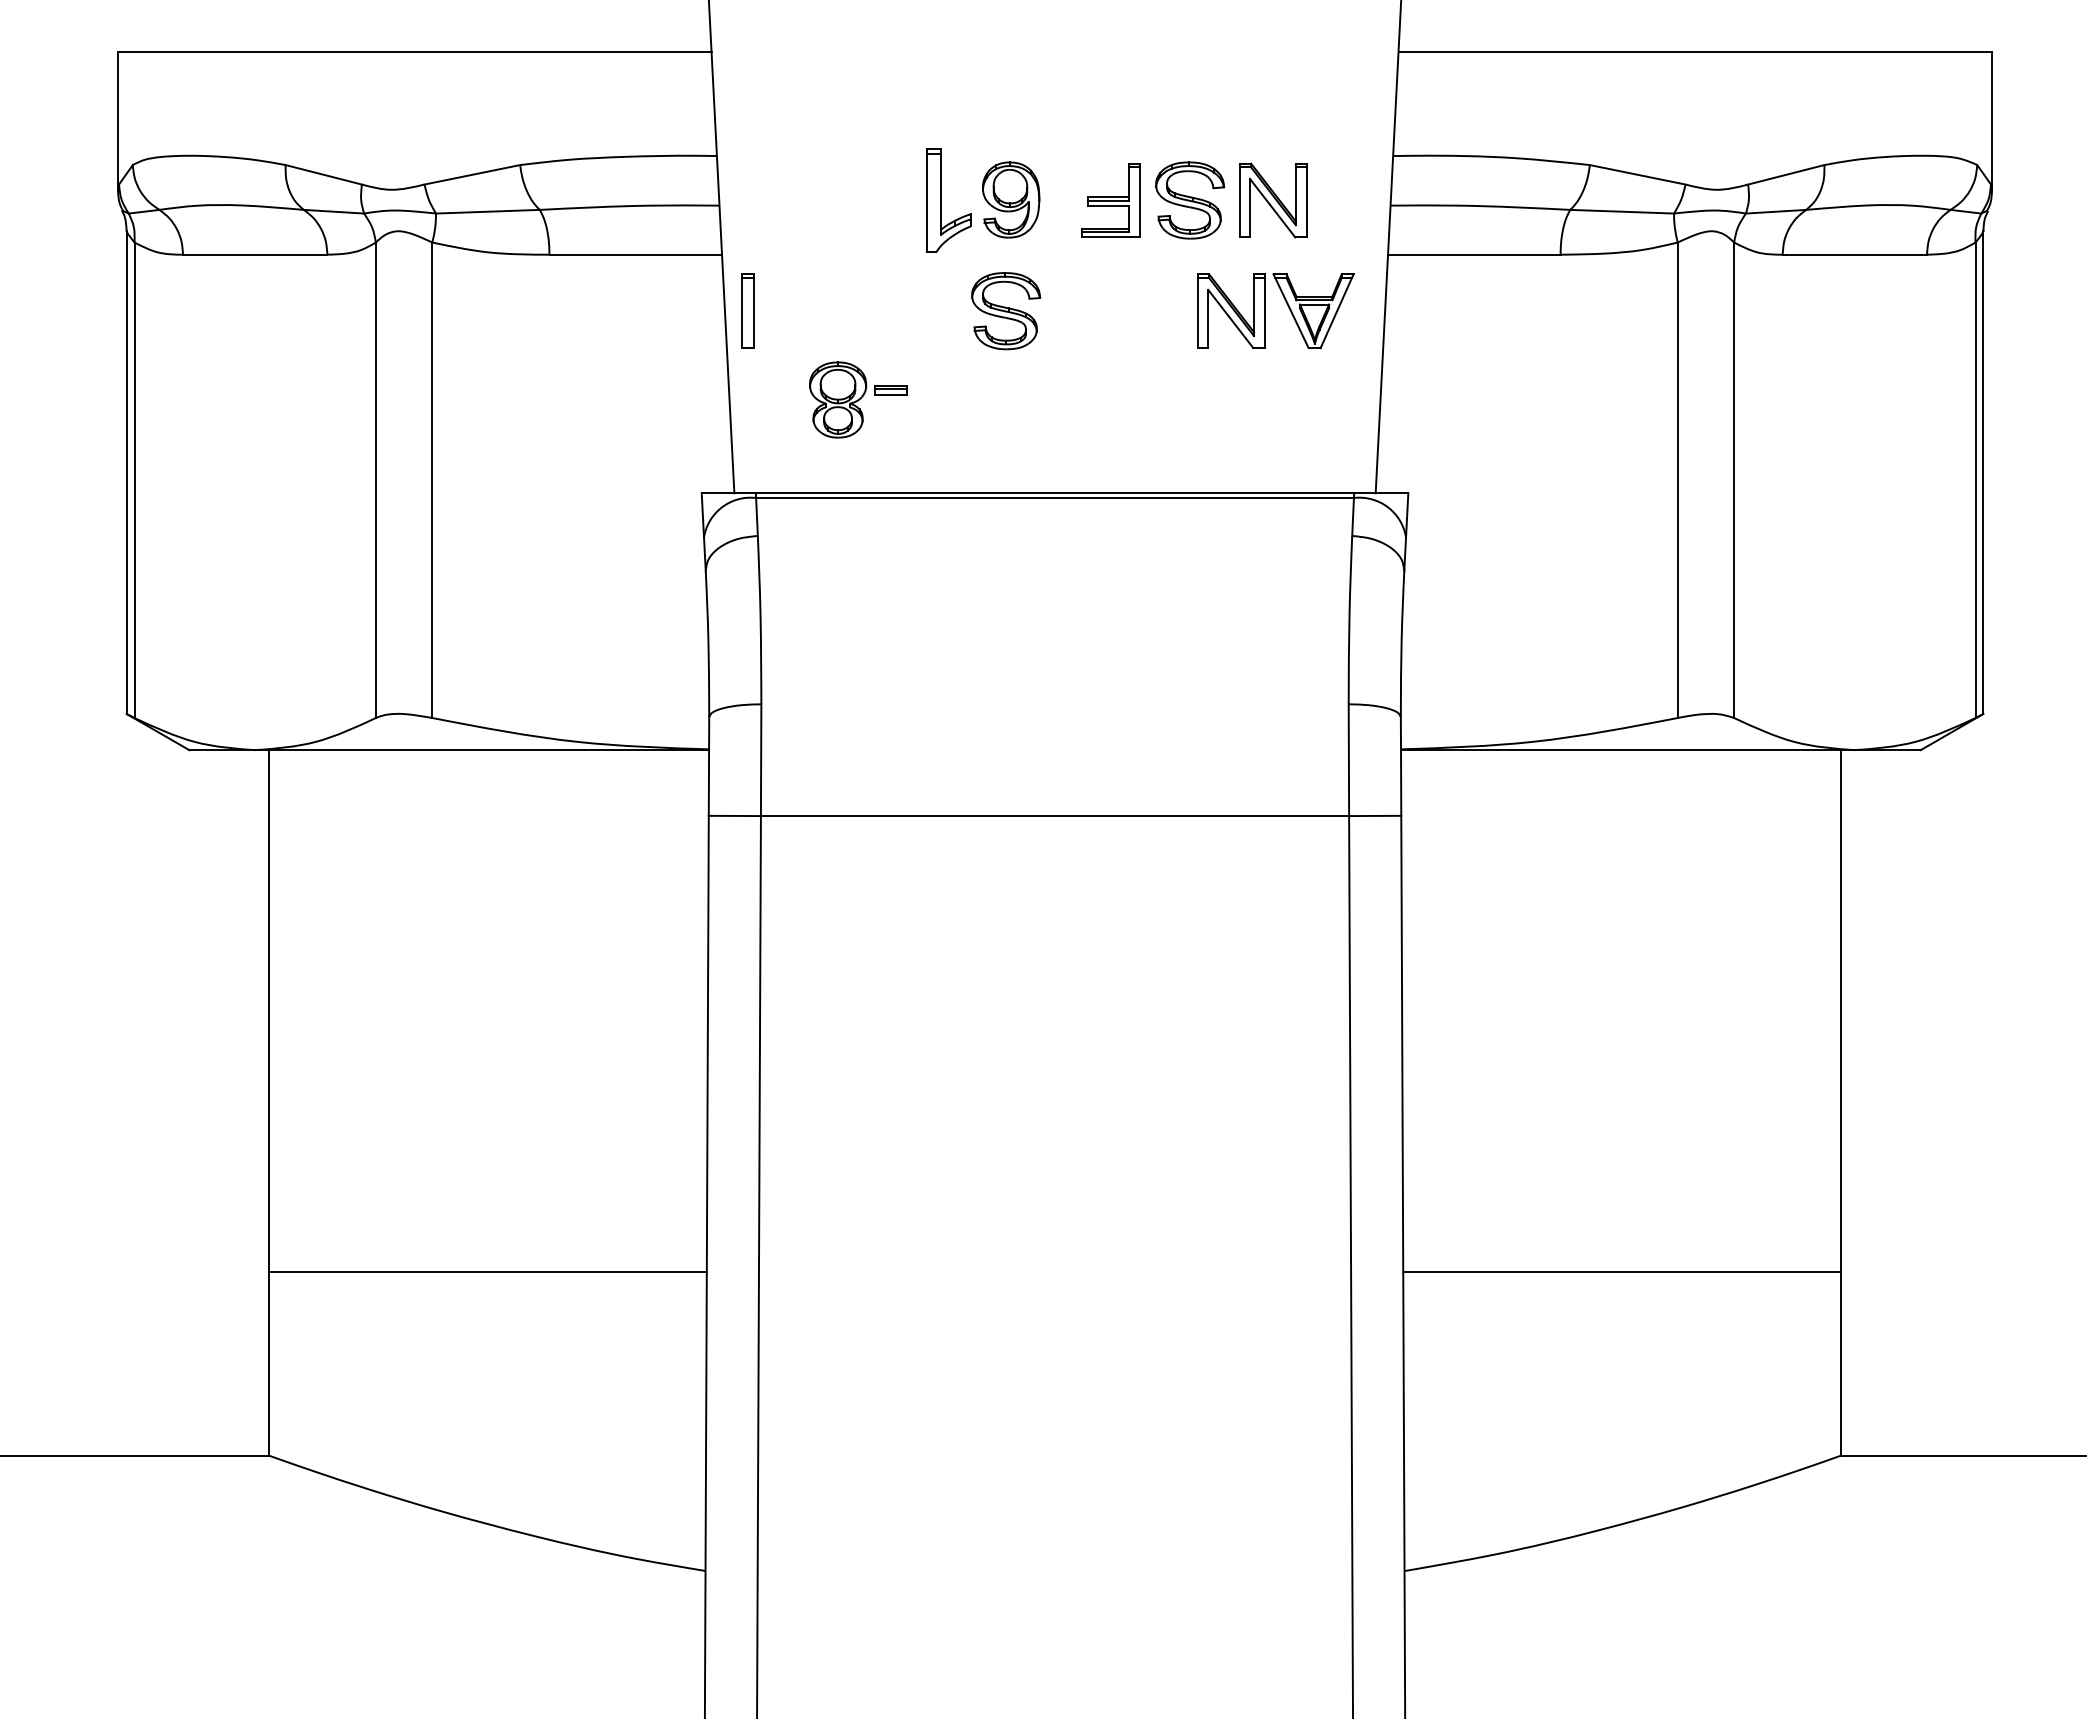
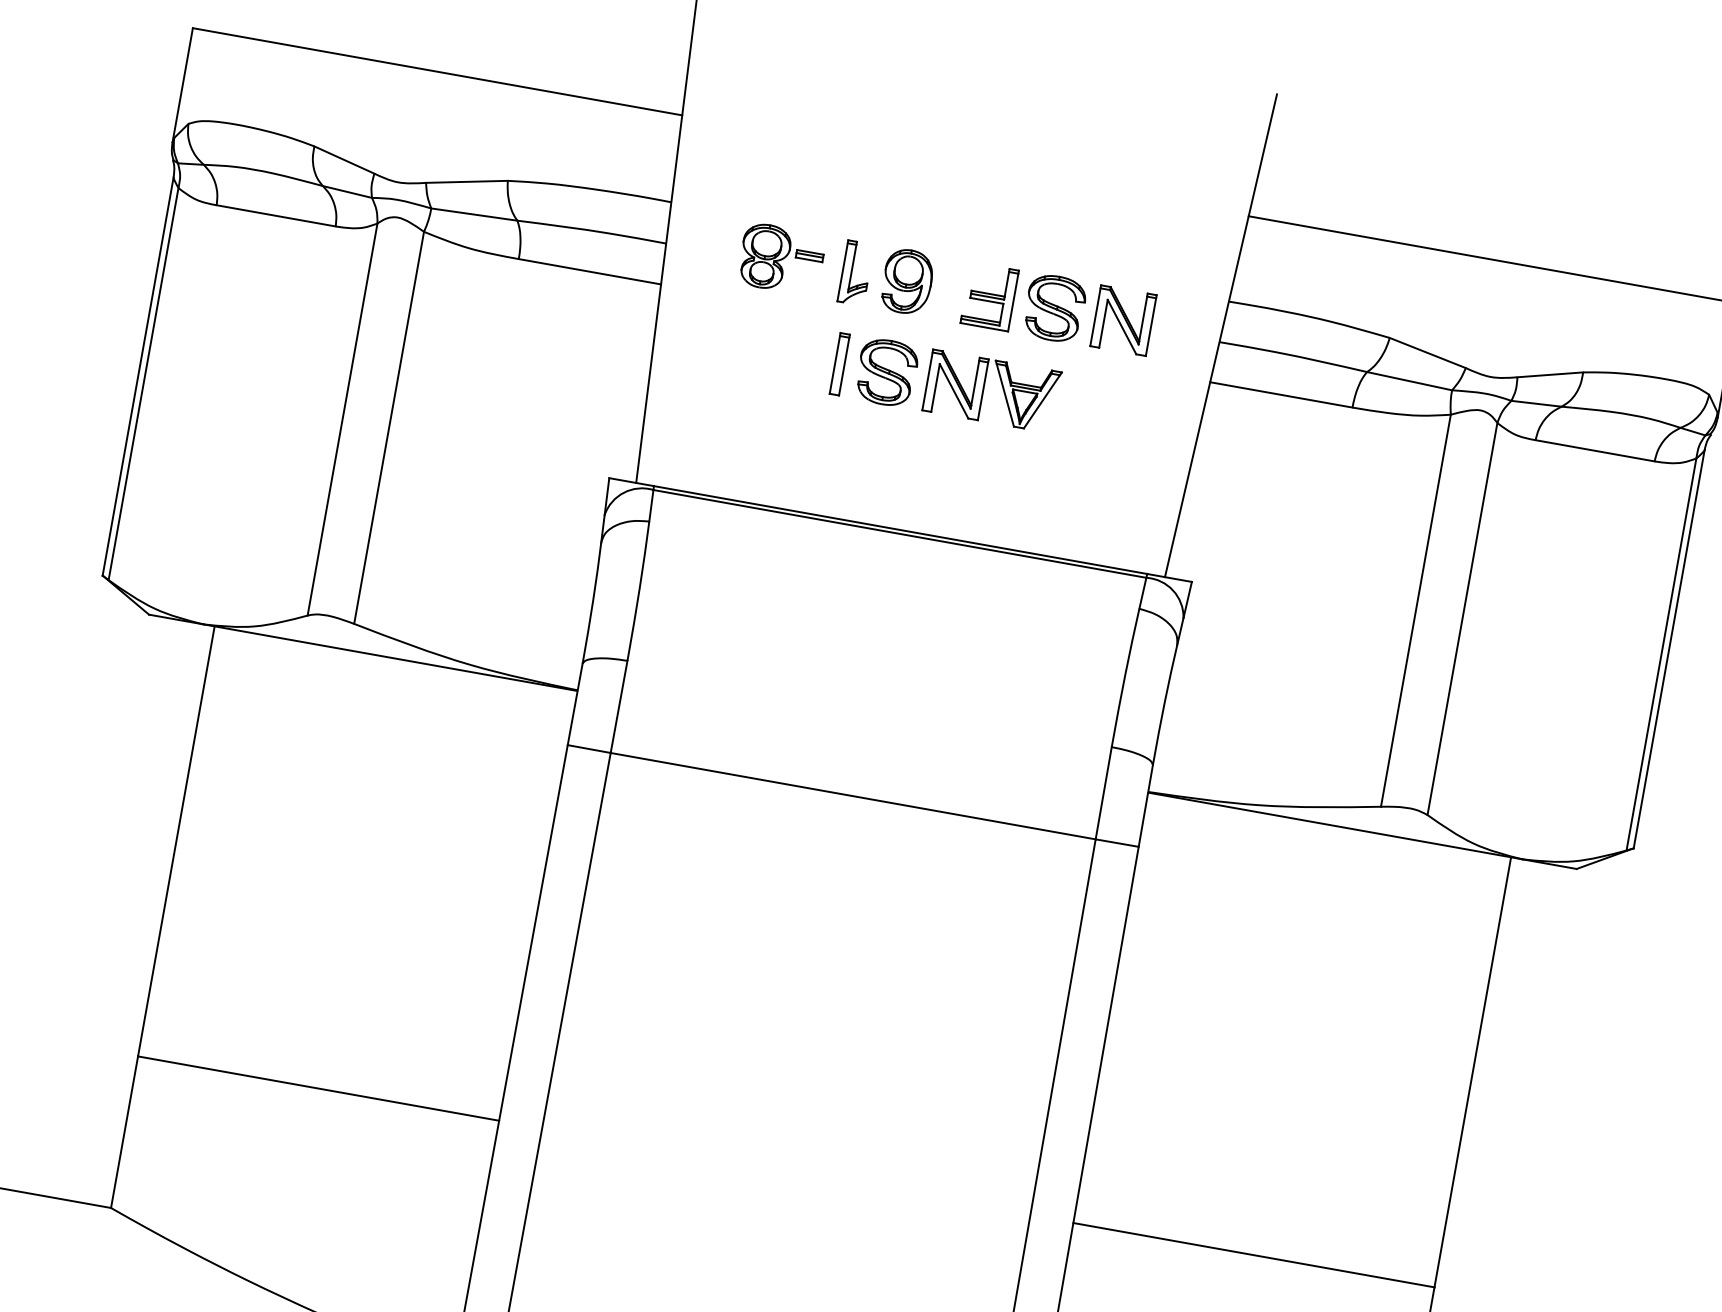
part: (948, 200) -> (855, 272), size x0.71
part: (747, 310) -> (839, 363), moved
part: (1265, 311) -> (983, 390), moved
part: (858, 399) -> (781, 258), moved

